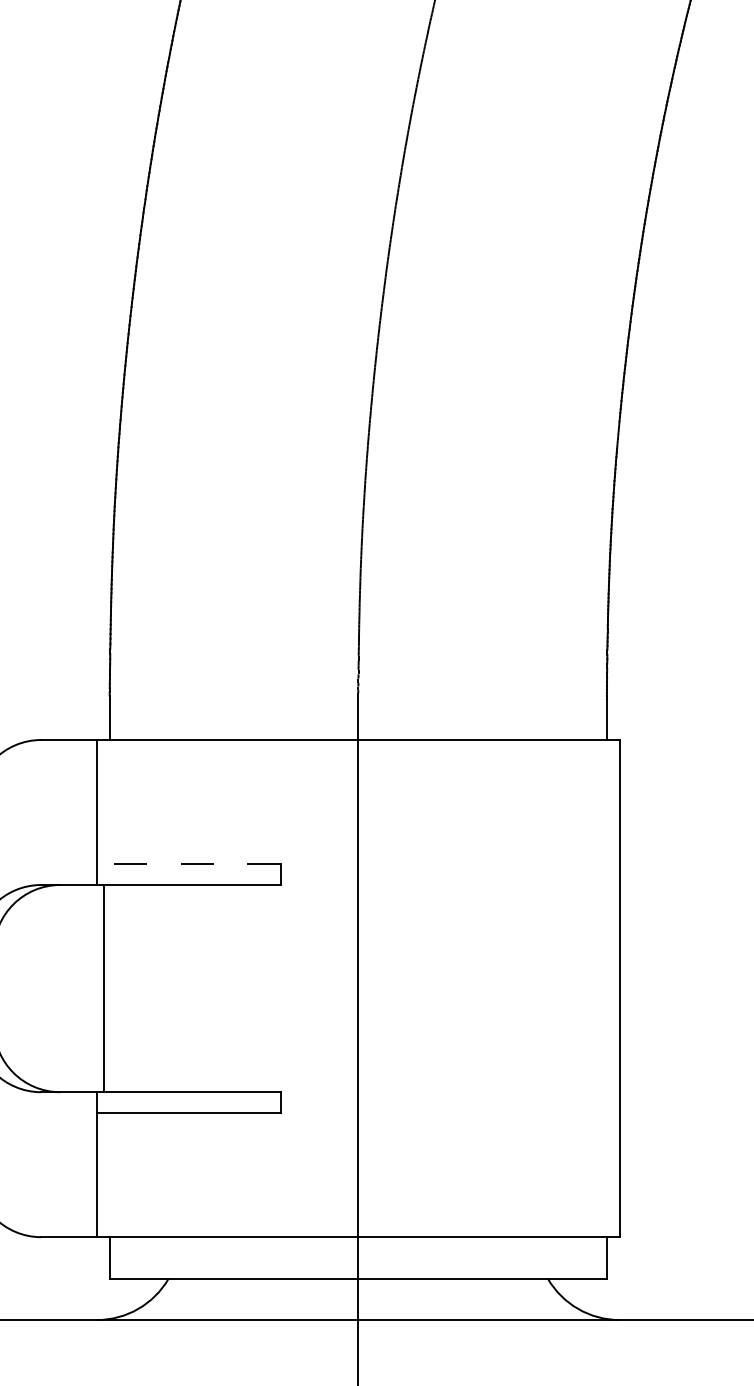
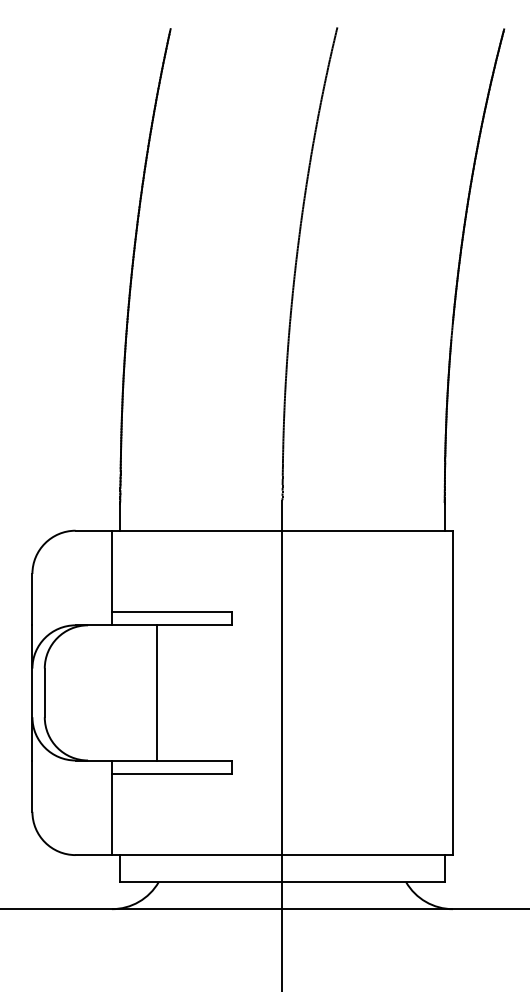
line: (189, 863) -> (172, 611), dashed -> solid
line: (103, 987) -> (156, 692), moved

